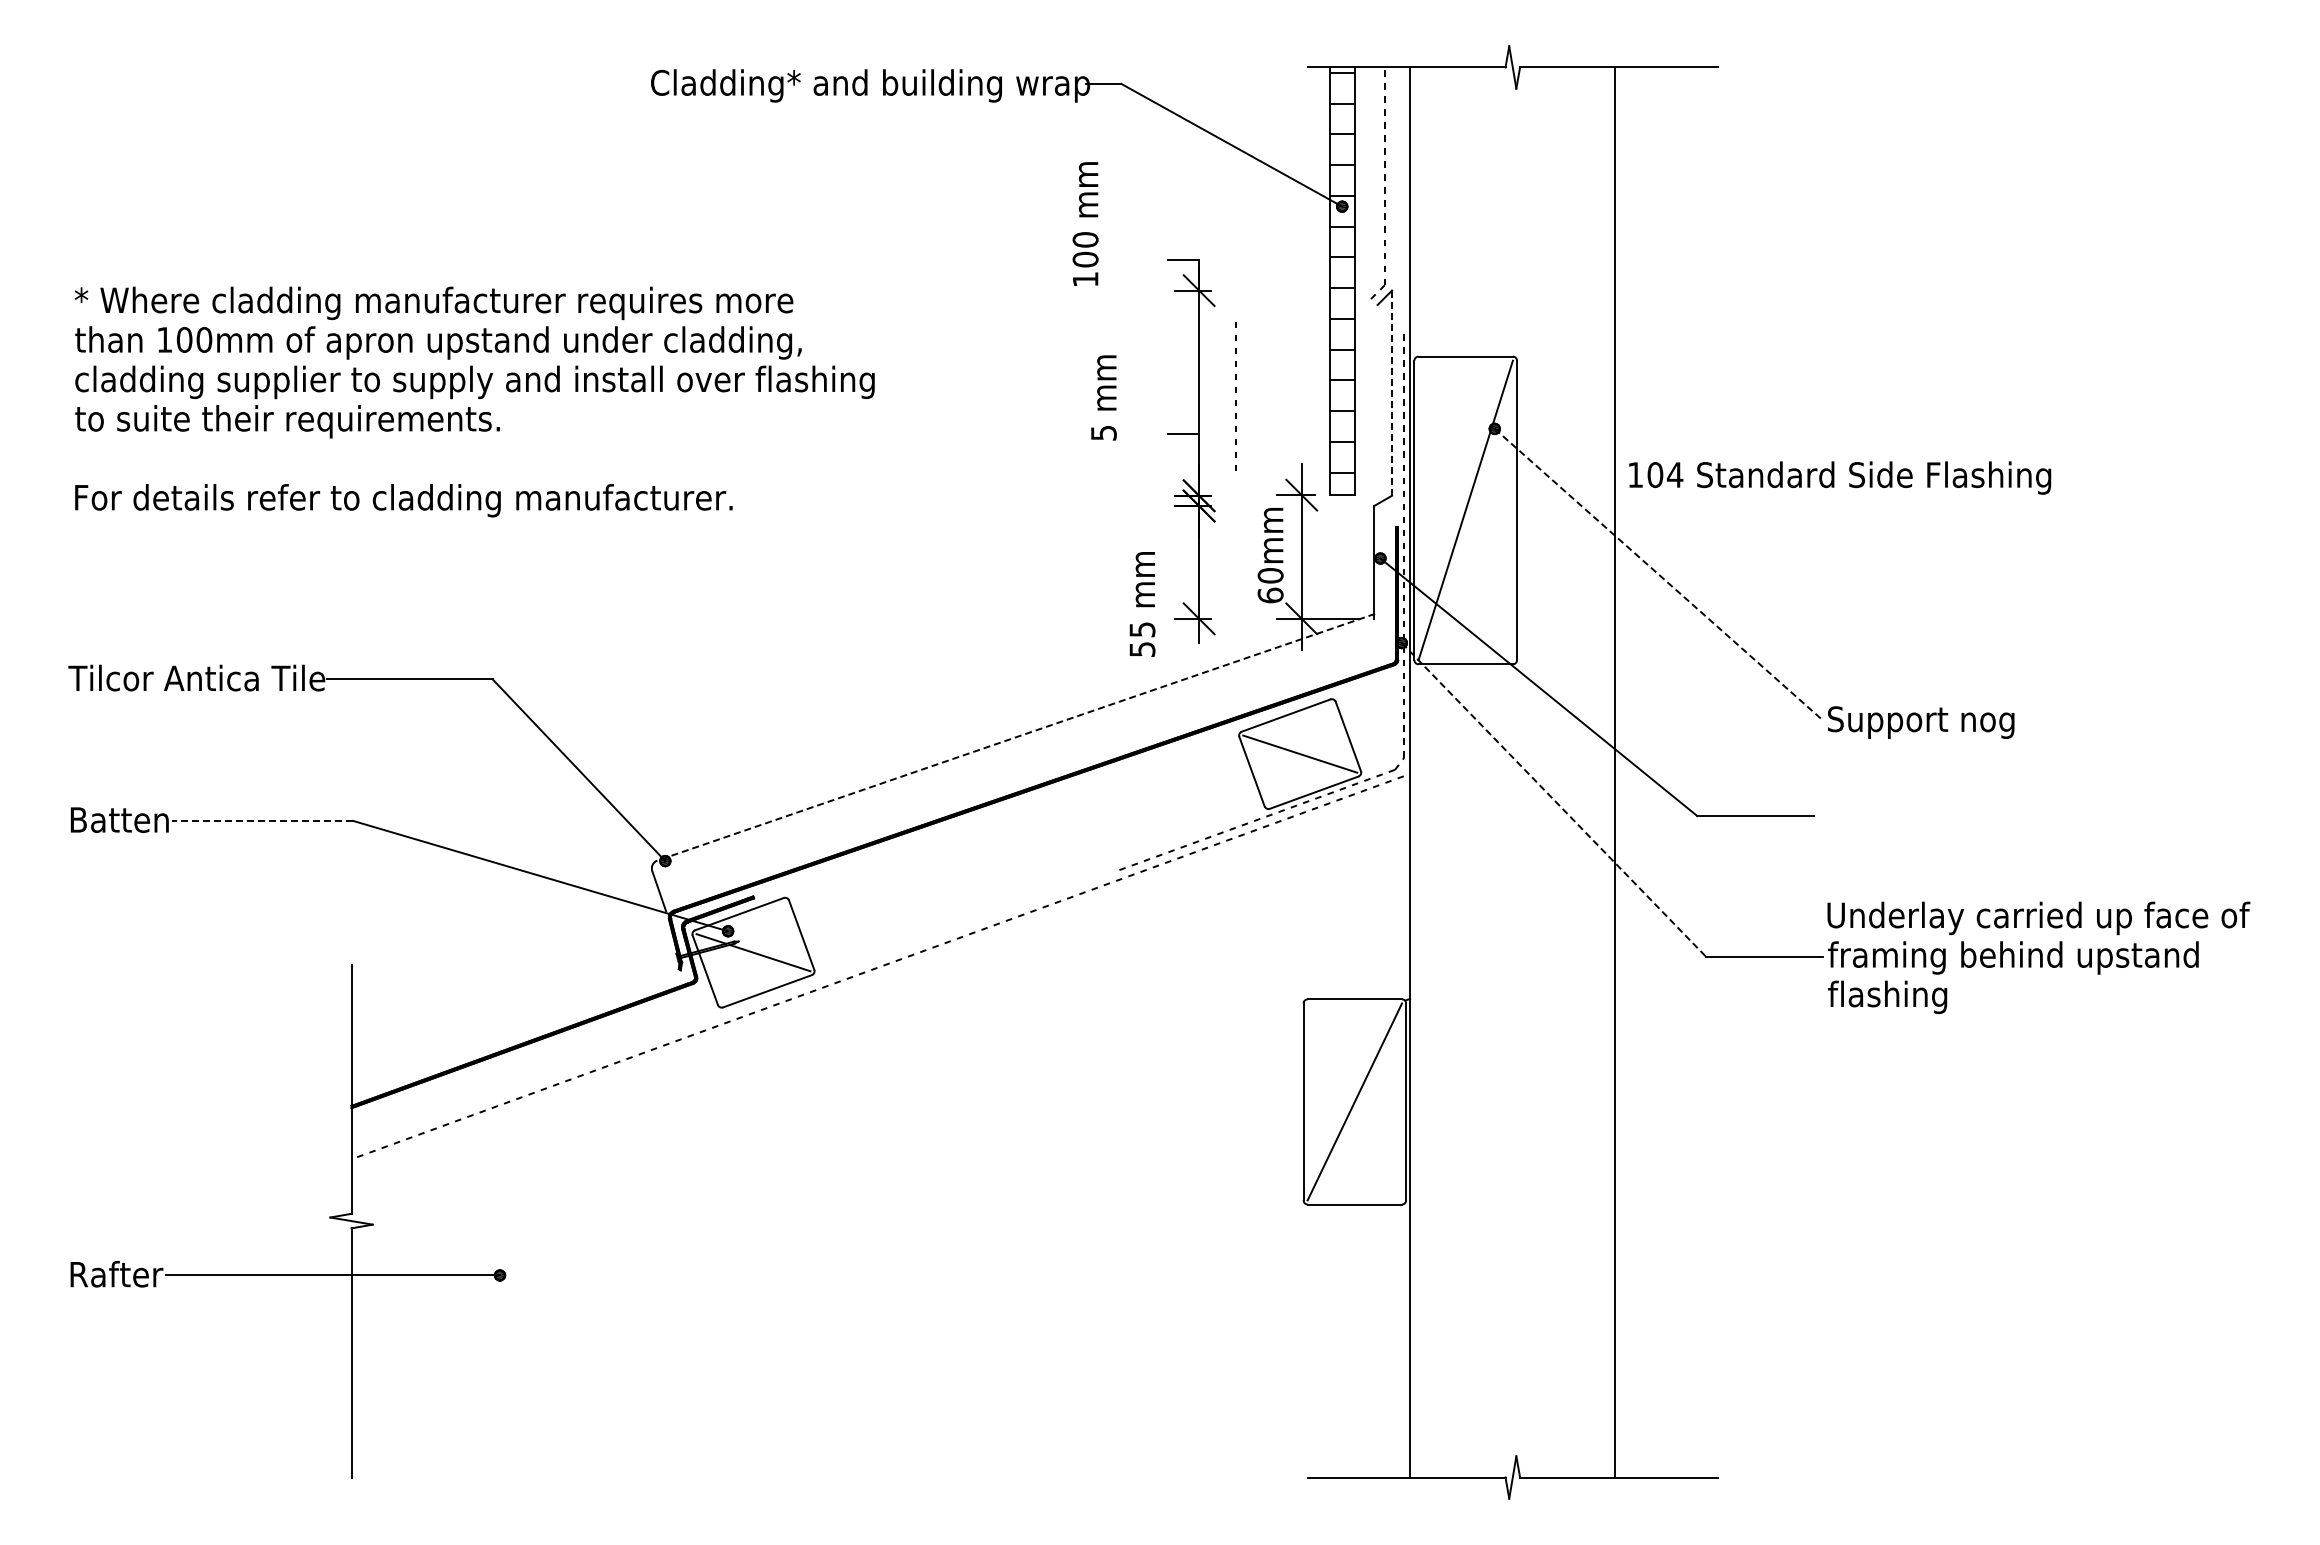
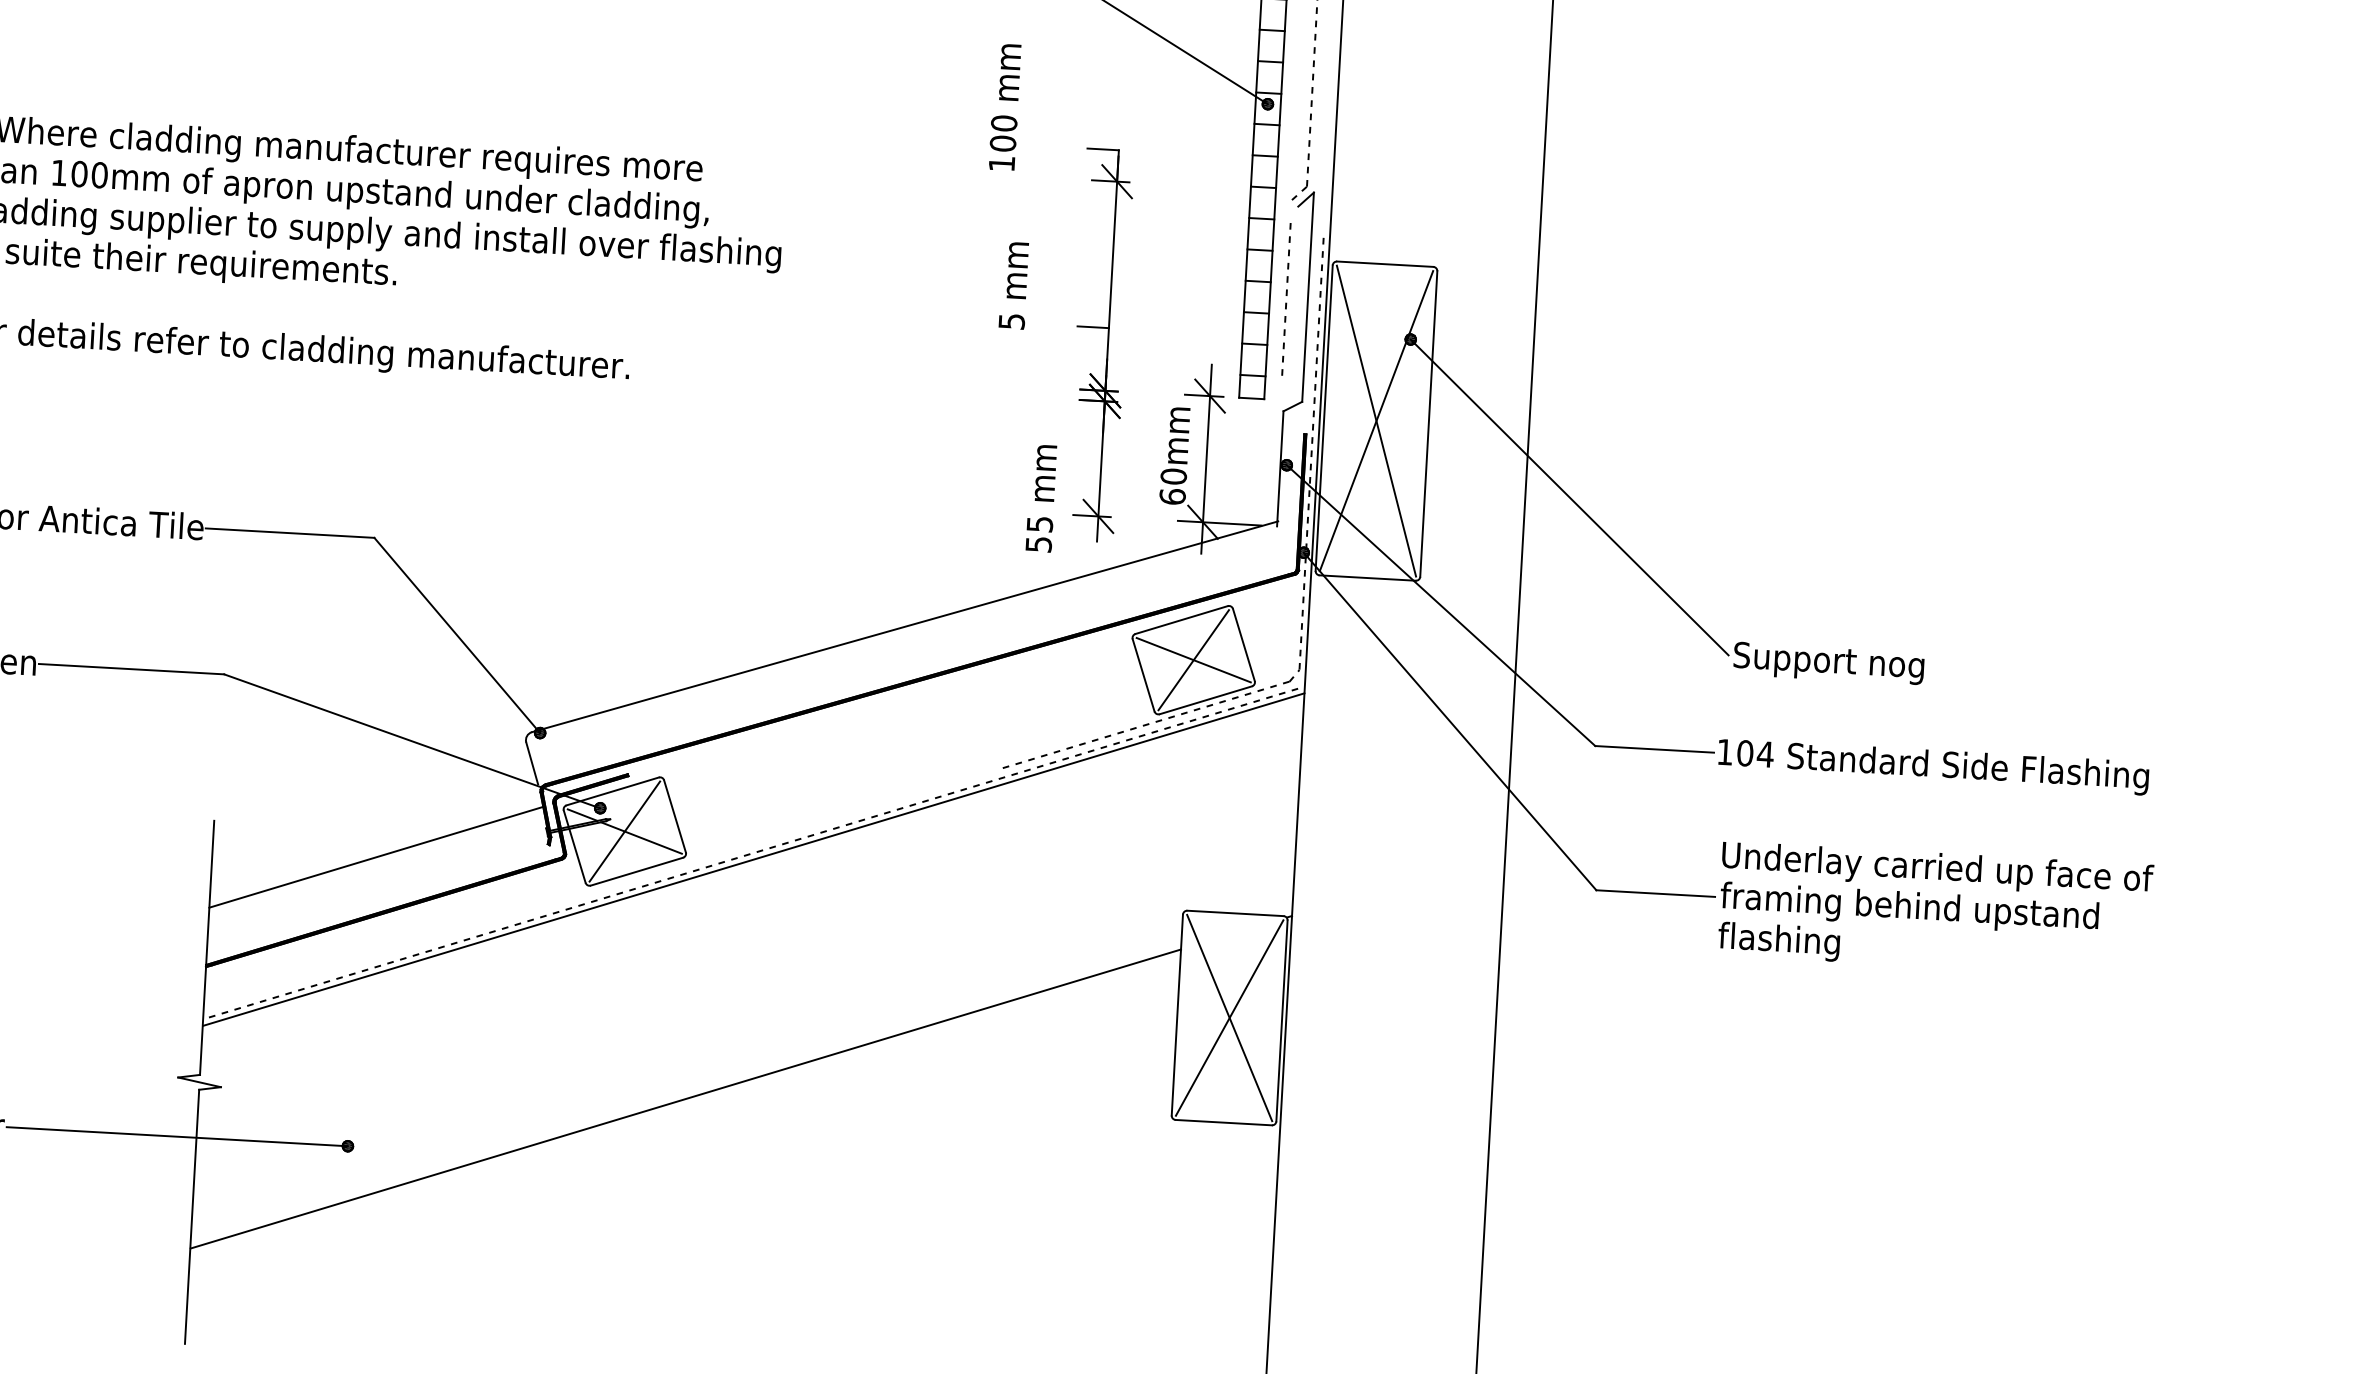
line: (1235, 392) -> (1286, 295), moved
line: (1392, 393) -> (1308, 297), dashed -> solid
text: (1840, 477) -> (1933, 766), moved
line: (1465, 510) -> (1376, 421), added
line: (1659, 574) -> (1570, 497), dashed -> solid
line: (1016, 737) -> (905, 627), dashed -> solid
line: (1299, 753) -> (1193, 659), added
line: (1554, 800) -> (1450, 721), dashed -> solid
line: (262, 820) -> (131, 668), dashed -> solid
line: (753, 952) -> (624, 831), added
line: (880, 972) -> (753, 858), added
line: (511, 990) -> (375, 856), added
line: (1354, 1101) -> (1229, 1017), added
line: (827, 1210) -> (685, 1098), added

